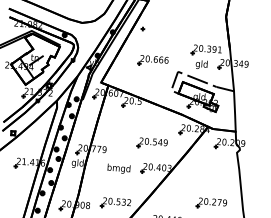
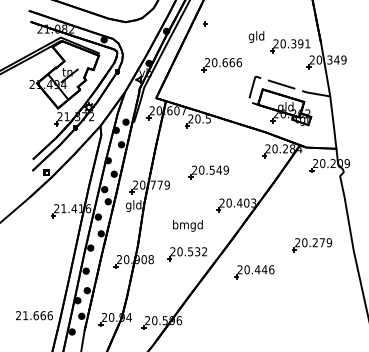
text: (201, 64) -> (256, 36), moved
part: (152, 143) -> (208, 172), moved
text: (118, 168) -> (187, 225), moved

